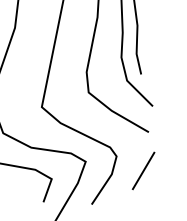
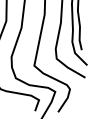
line: (142, 171) -> (82, 96), removed

